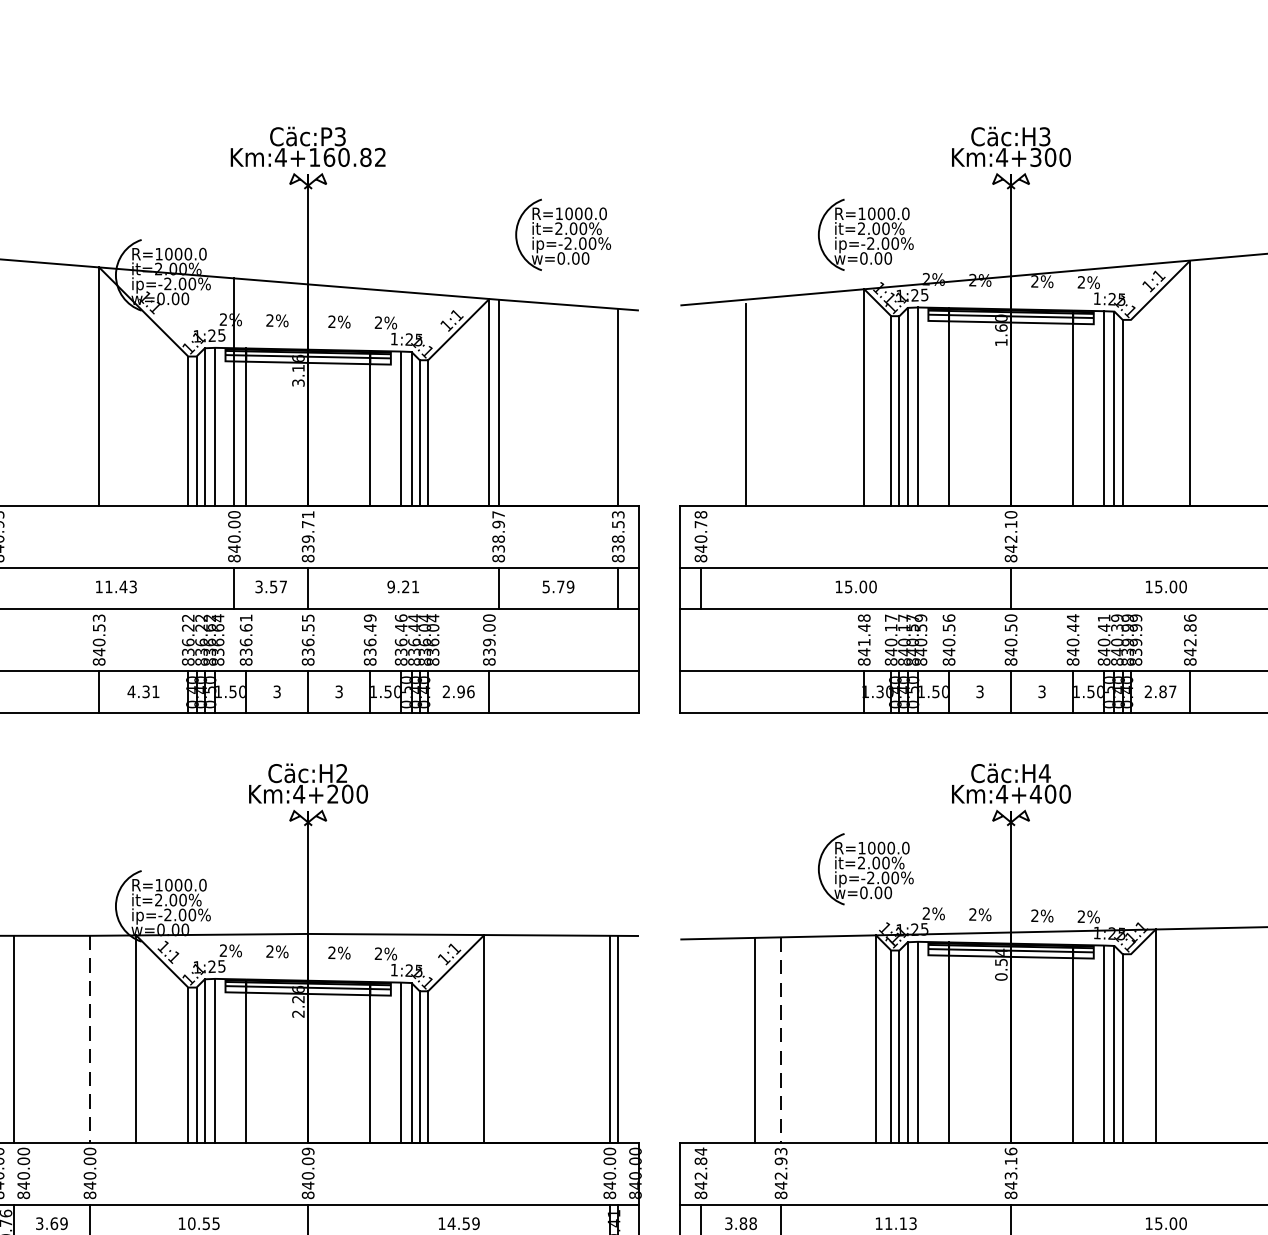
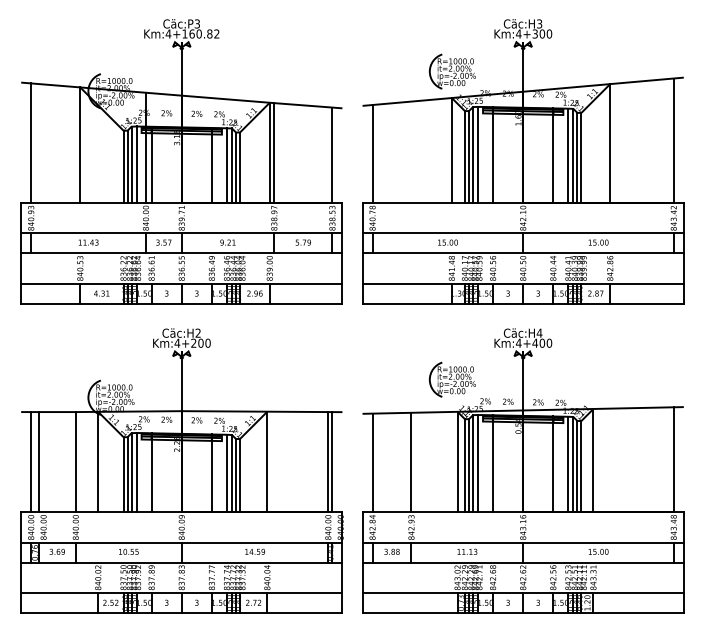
part: (560, 234) -> (304, 71), removed
line: (746, 405) -> (372, 154), moved
line: (1131, 411) -> (581, 157), added
line: (89, 1039) -> (75, 462), dashed -> solid
line: (754, 1039) -> (372, 462), moved
line: (781, 1039) -> (411, 462), dashed -> solid
line: (1131, 1047) -> (581, 466), added

